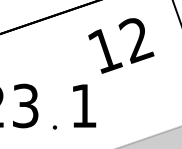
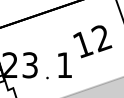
text: (120, 45) -> (92, 41), moved

